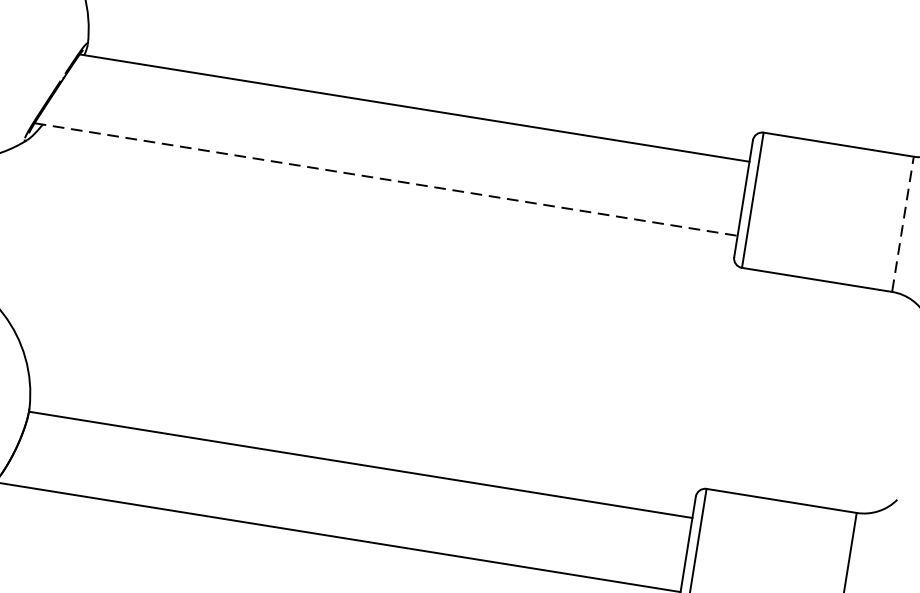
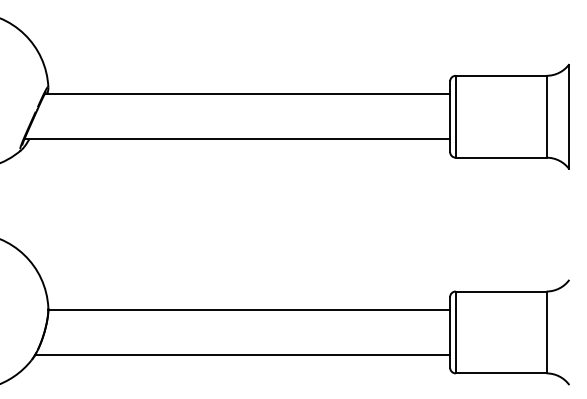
line: (386, 180) -> (237, 139), dashed -> solid
line: (902, 223) -> (546, 116), dashed -> solid

